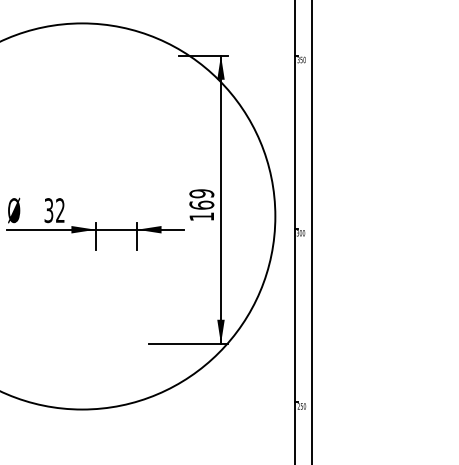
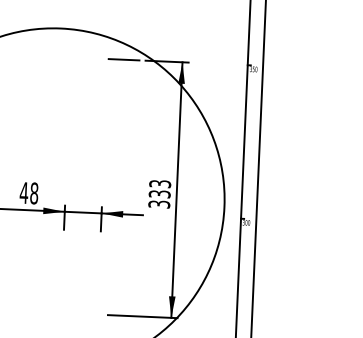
line: (154, 55) -> (123, 59), added
text: (201, 205) -> (159, 194), 169 -> 333
text: (54, 210) -> (29, 193), 32 -> 48

